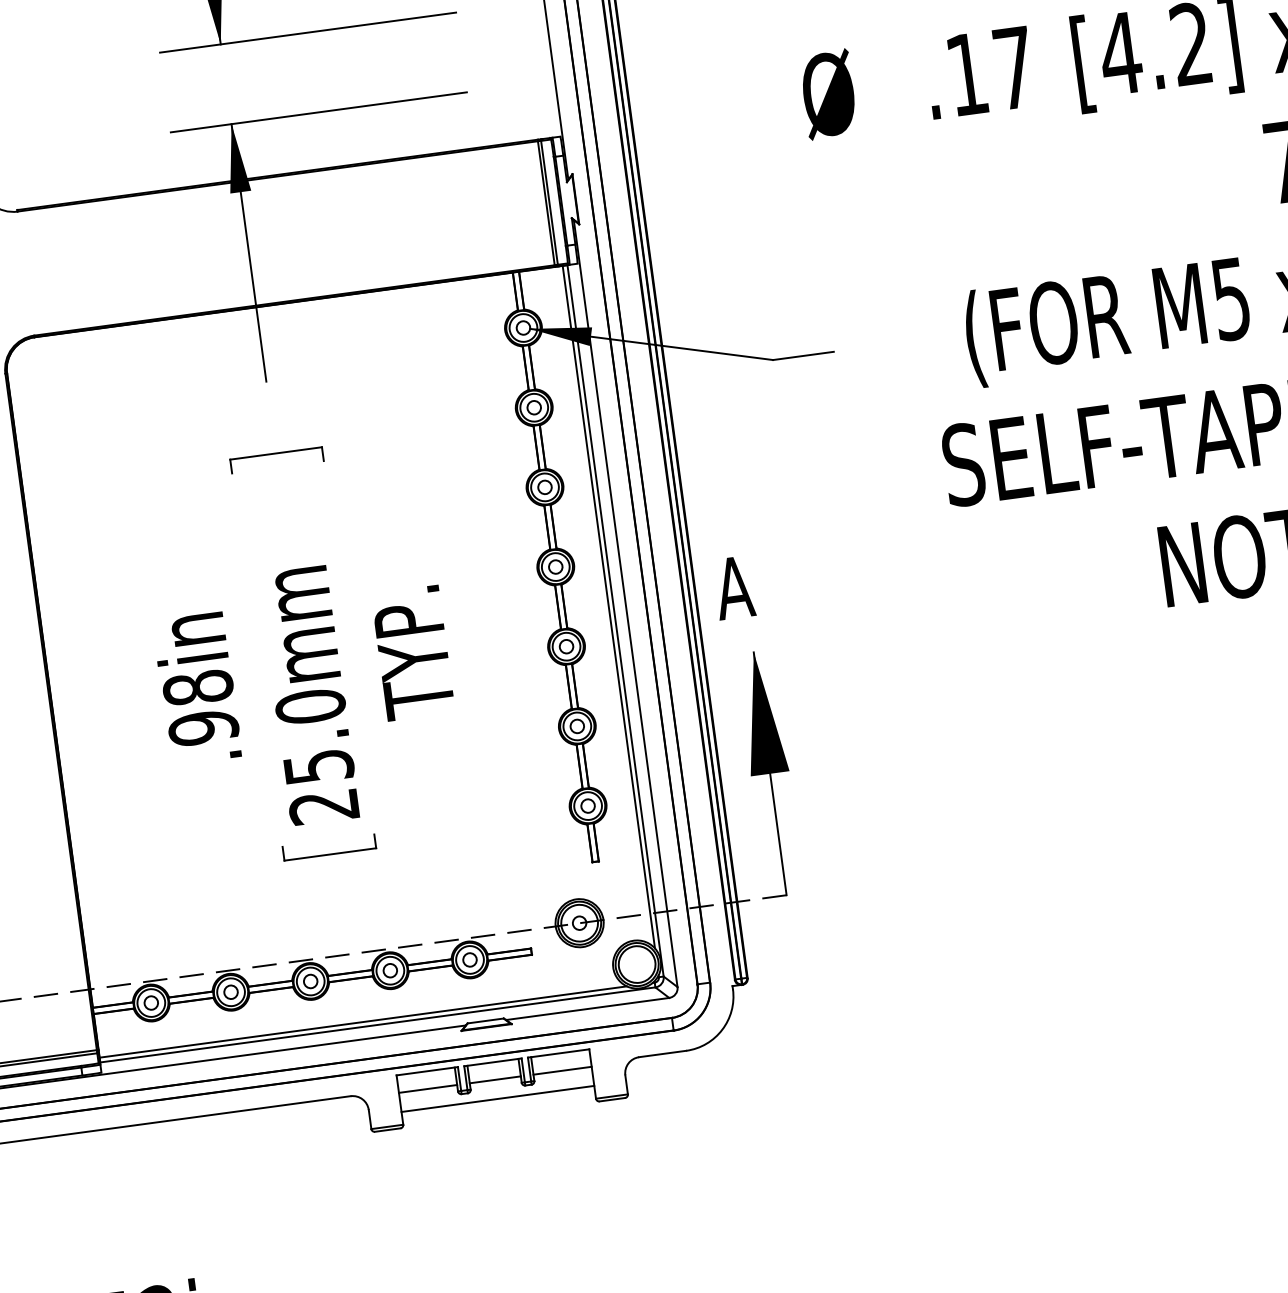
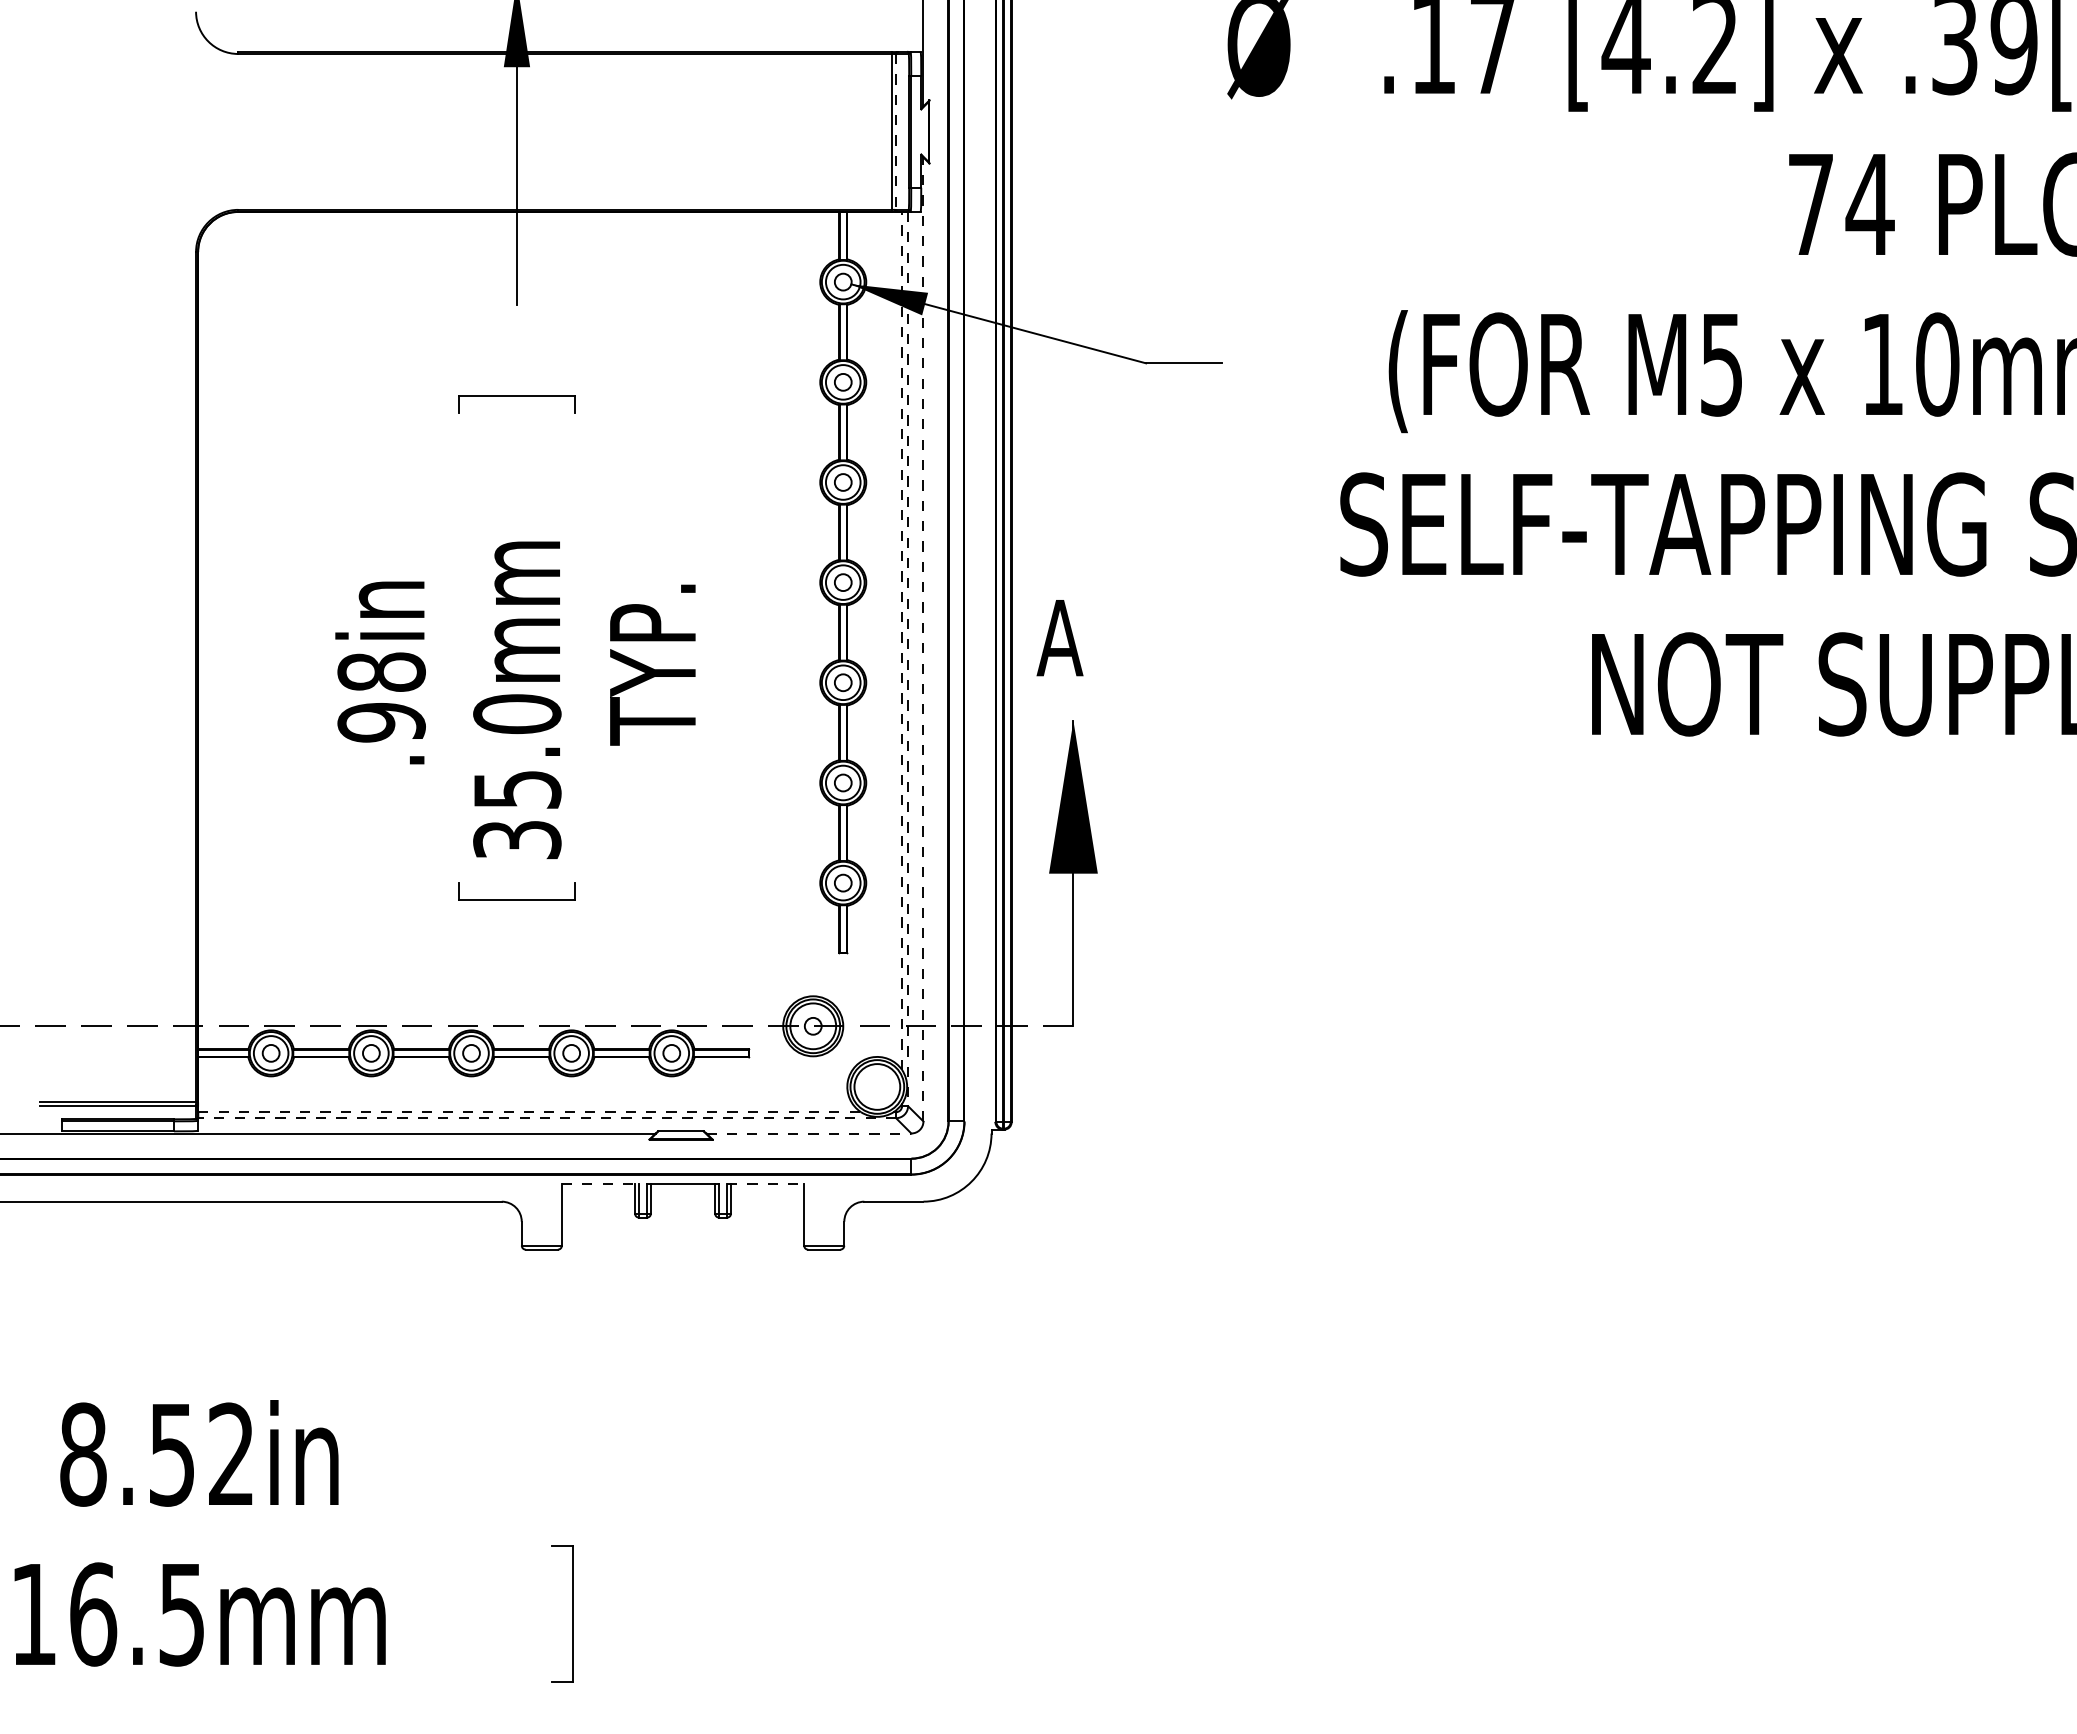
line: (549, 202) -> (896, 131), solid -> dashed
line: (625, 603) -> (923, 639), solid -> dashed
line: (609, 607) -> (902, 641), solid -> dashed
line: (615, 621) -> (908, 659), solid -> dashed
text: (324, 807) -> (517, 840), 25.0mm -> 35.0mm
line: (588, 1008) -> (809, 1133), solid -> dashed
line: (363, 1022) -> (530, 1112), solid -> dashed
line: (378, 1025) -> (547, 1118), solid -> dashed
line: (558, 1053) -> (765, 1183), solid -> dashed
line: (562, 1070) -> (767, 1205), removed
line: (427, 1071) -> (600, 1183), solid -> dashed
line: (494, 1079) -> (682, 1205), removed
line: (428, 1088) -> (598, 1205), removed
line: (497, 1098) -> (682, 1229), removed

